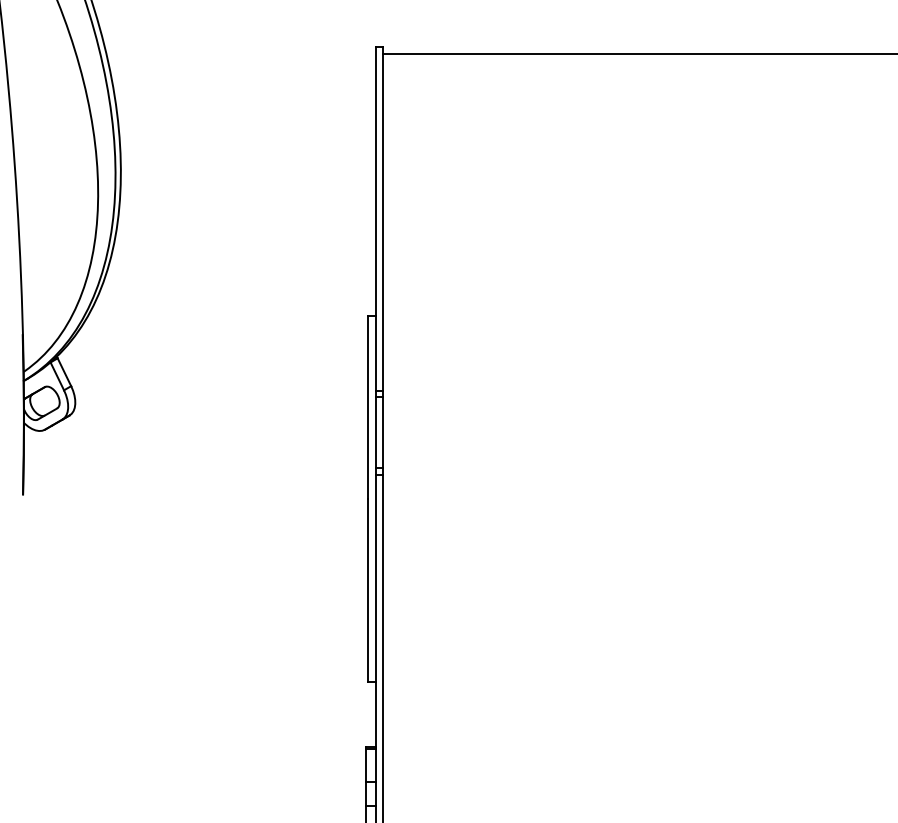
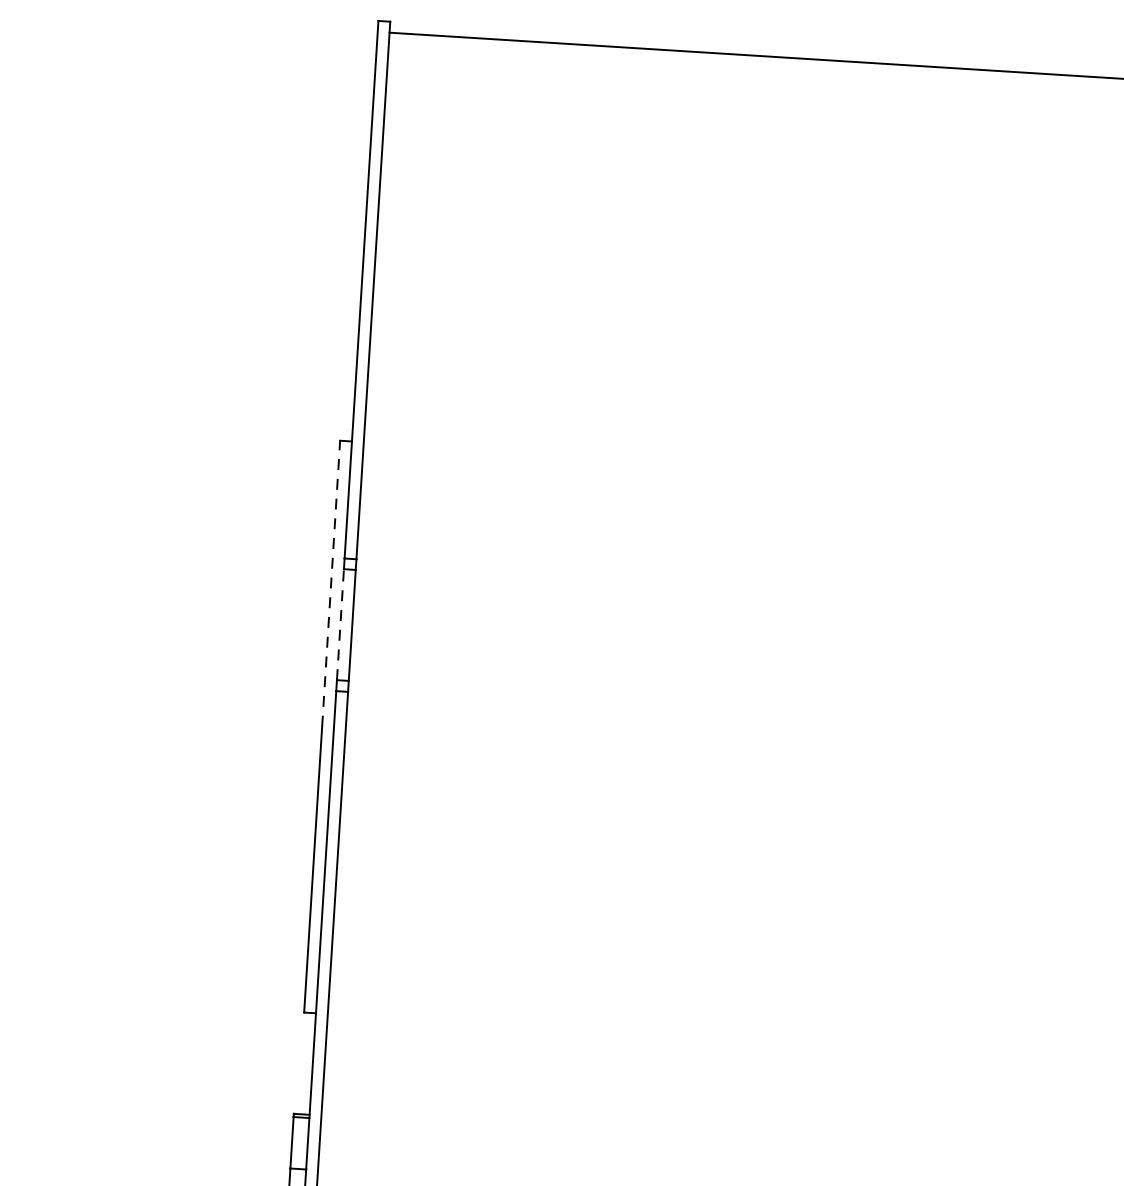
line: (368, 406) -> (331, 582), solid -> dashed
line: (375, 432) -> (340, 624), solid -> dashed

